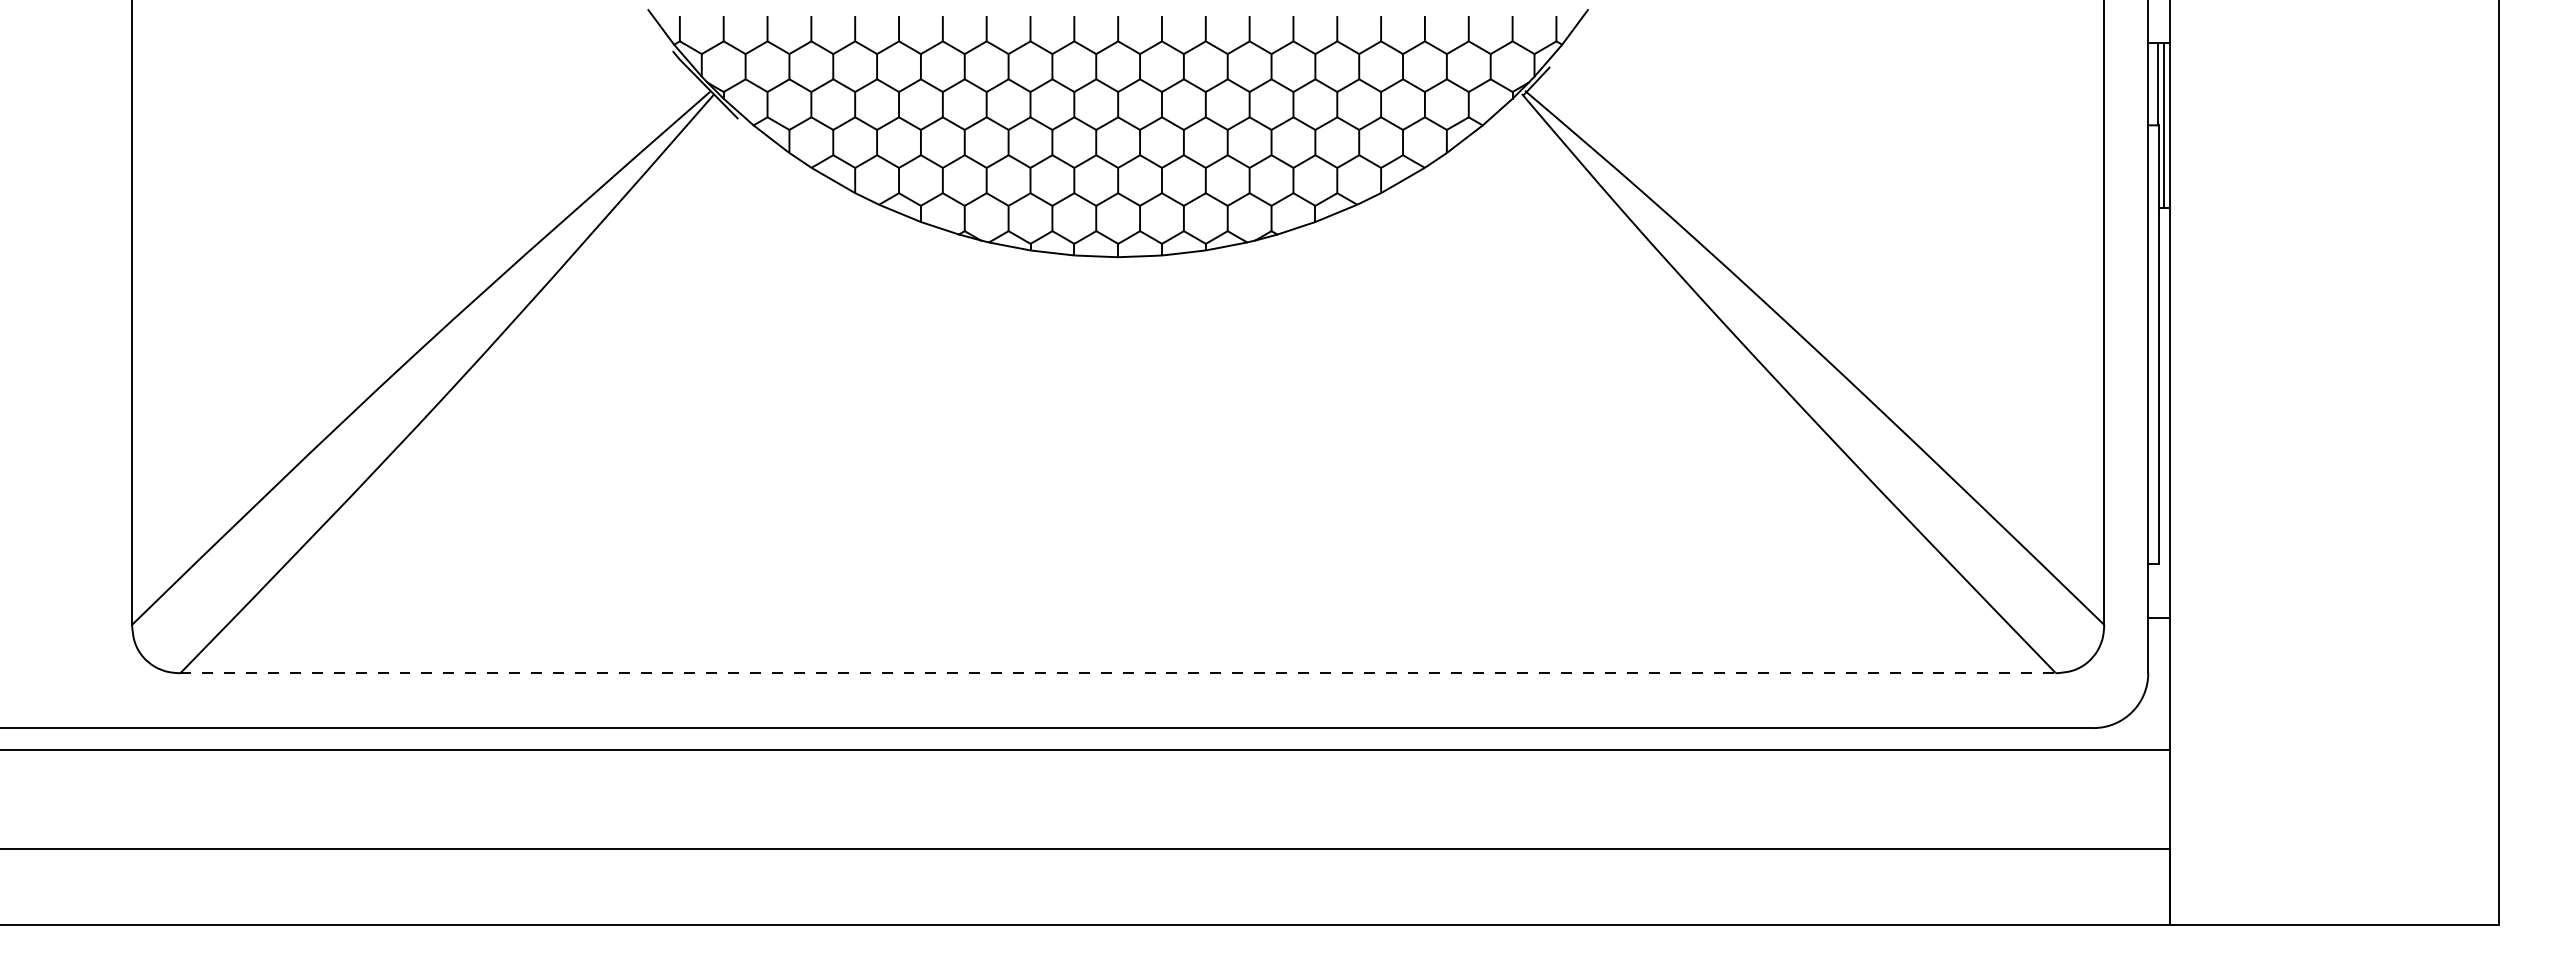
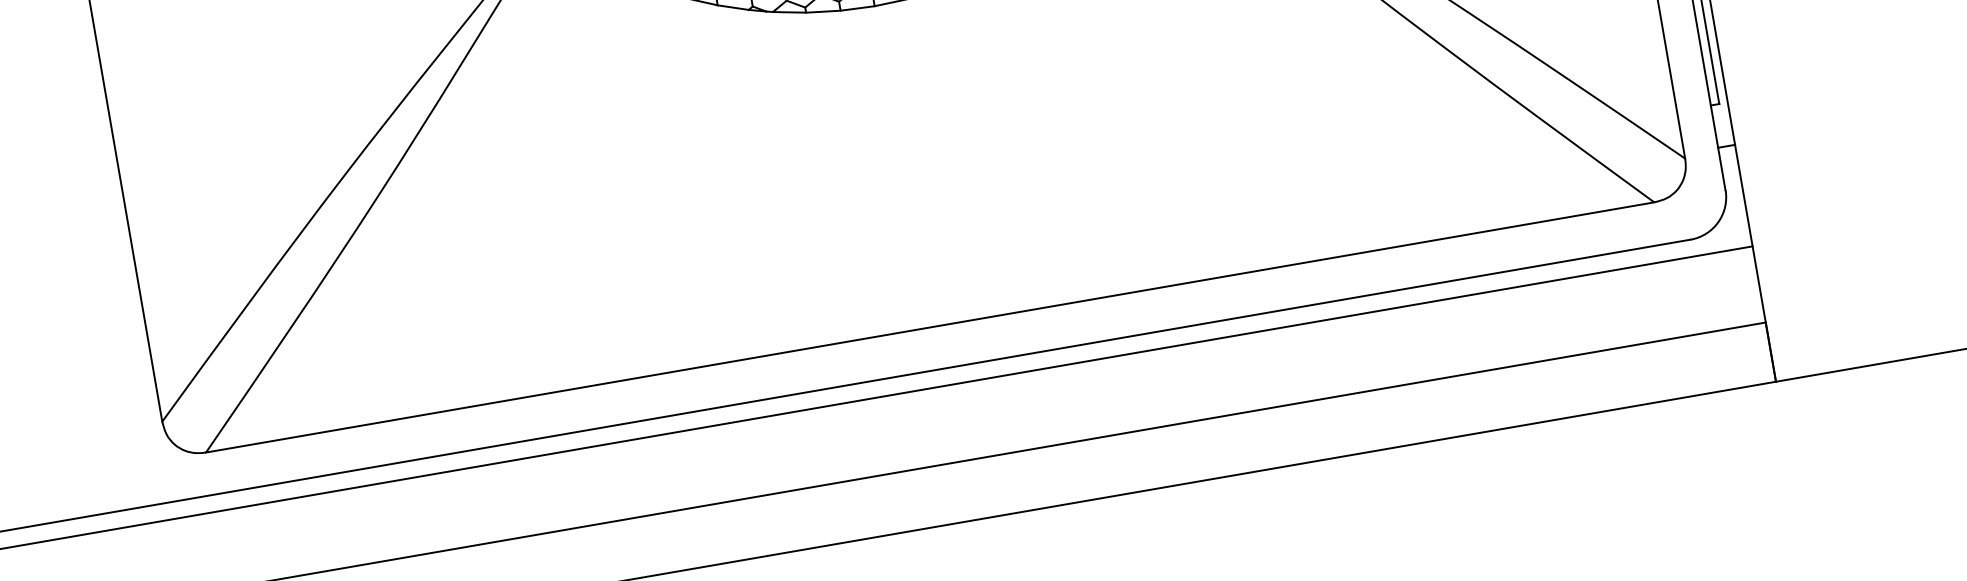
line: (1118, 673) -> (930, 327), dashed -> solid

